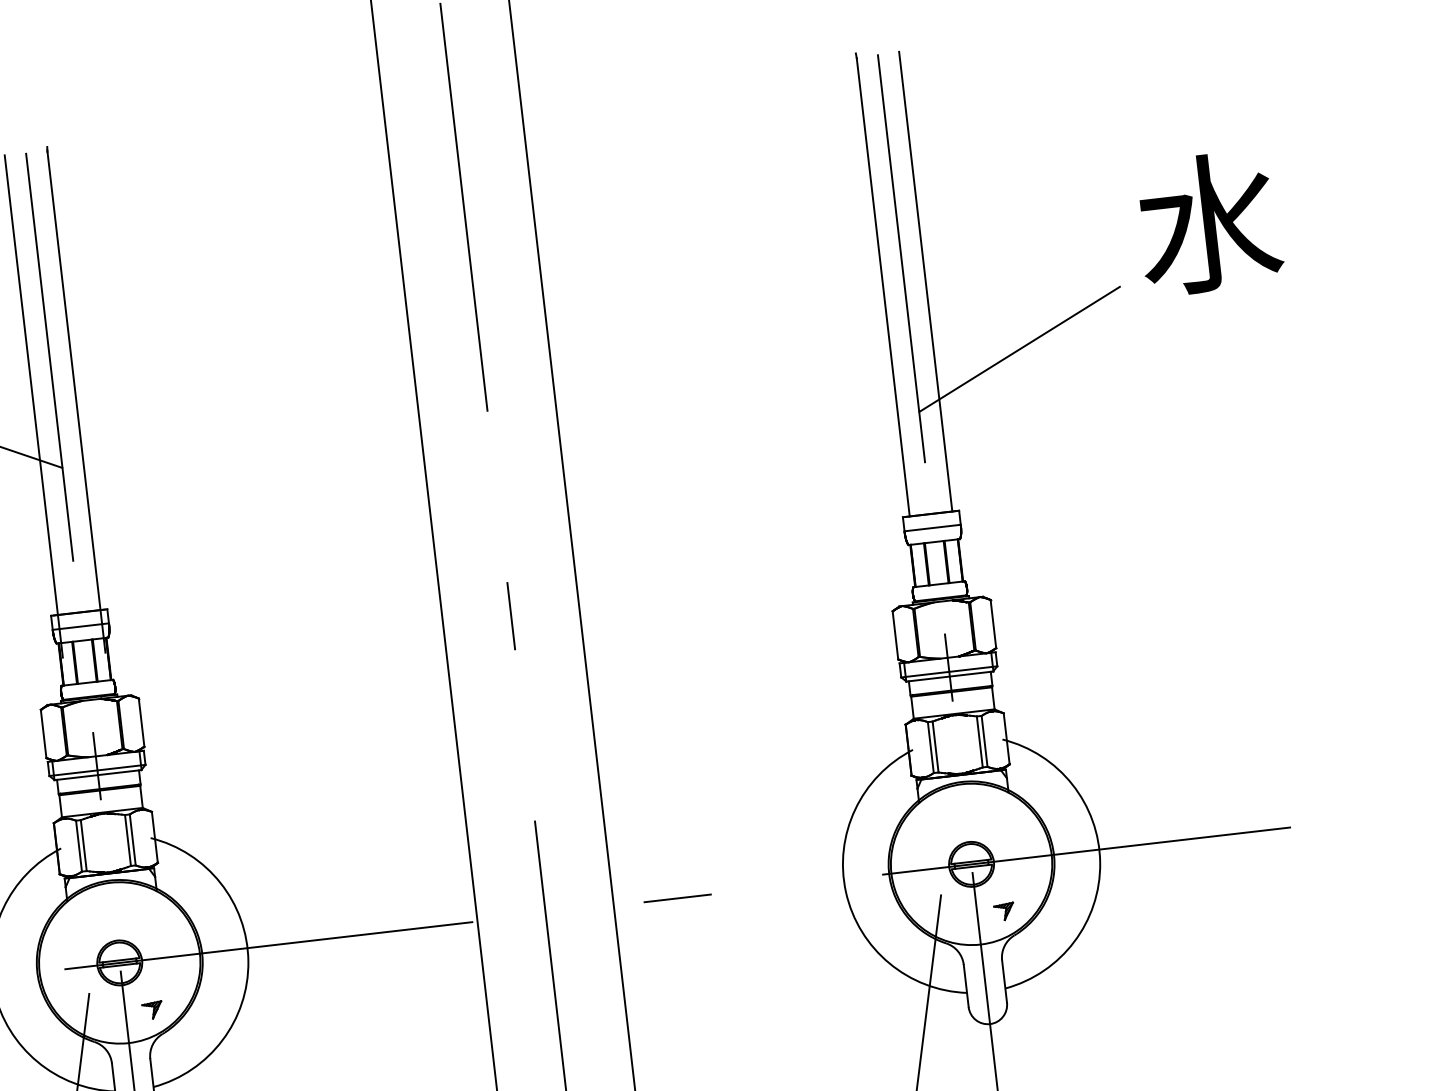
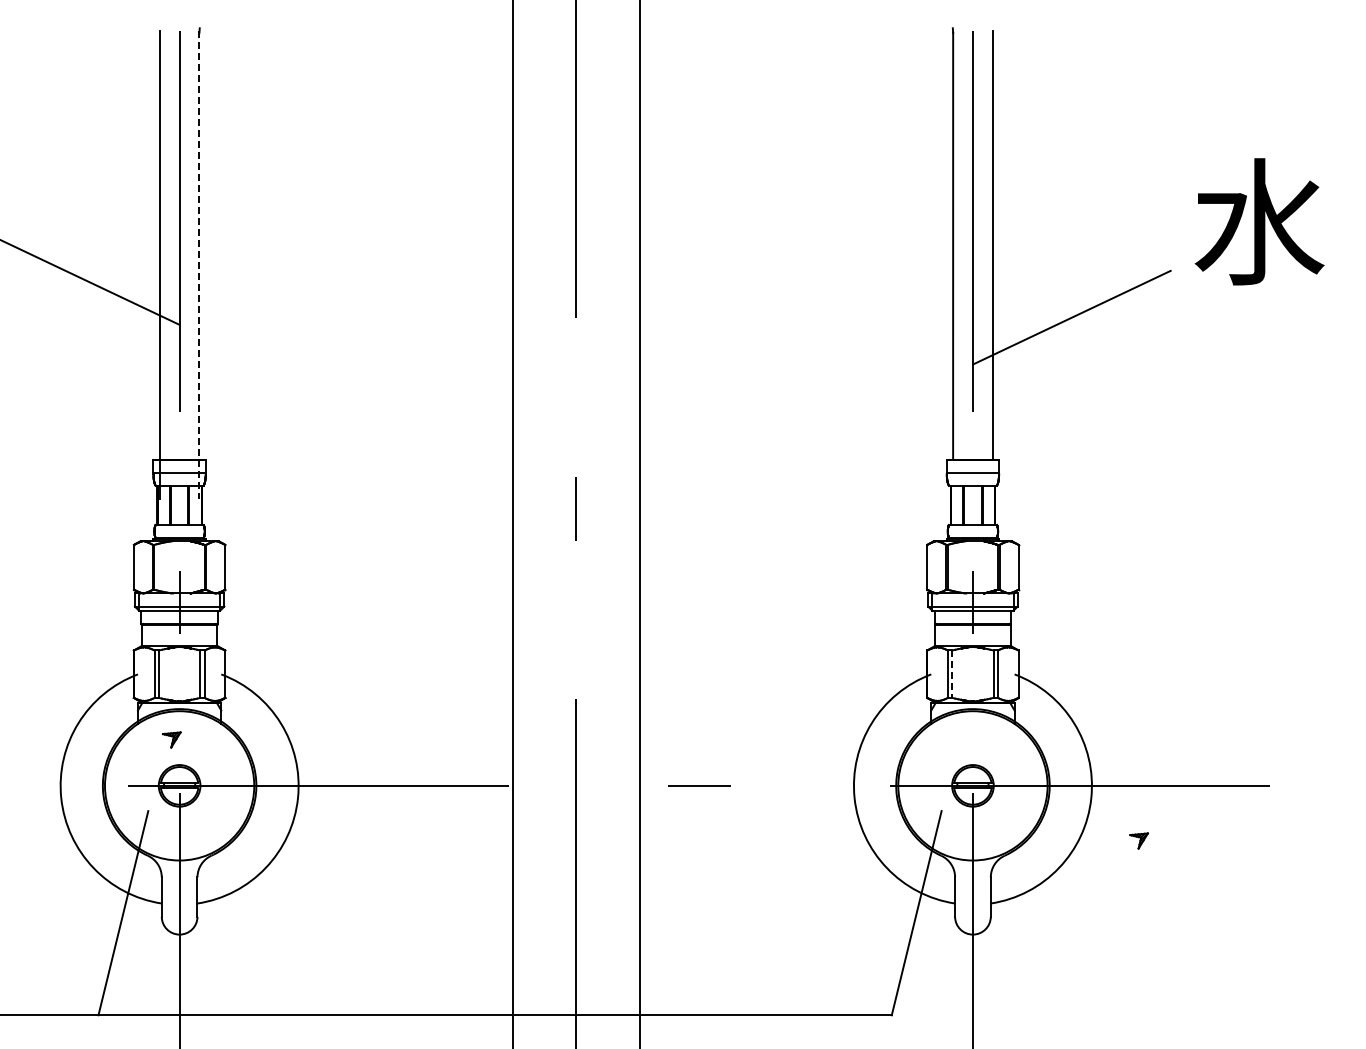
line: (76, 401) -> (199, 265), solid -> dashed
line: (935, 747) -> (952, 674), solid -> dashed
part: (1003, 911) -> (1138, 840), moved
part: (152, 1009) -> (171, 739), moved

